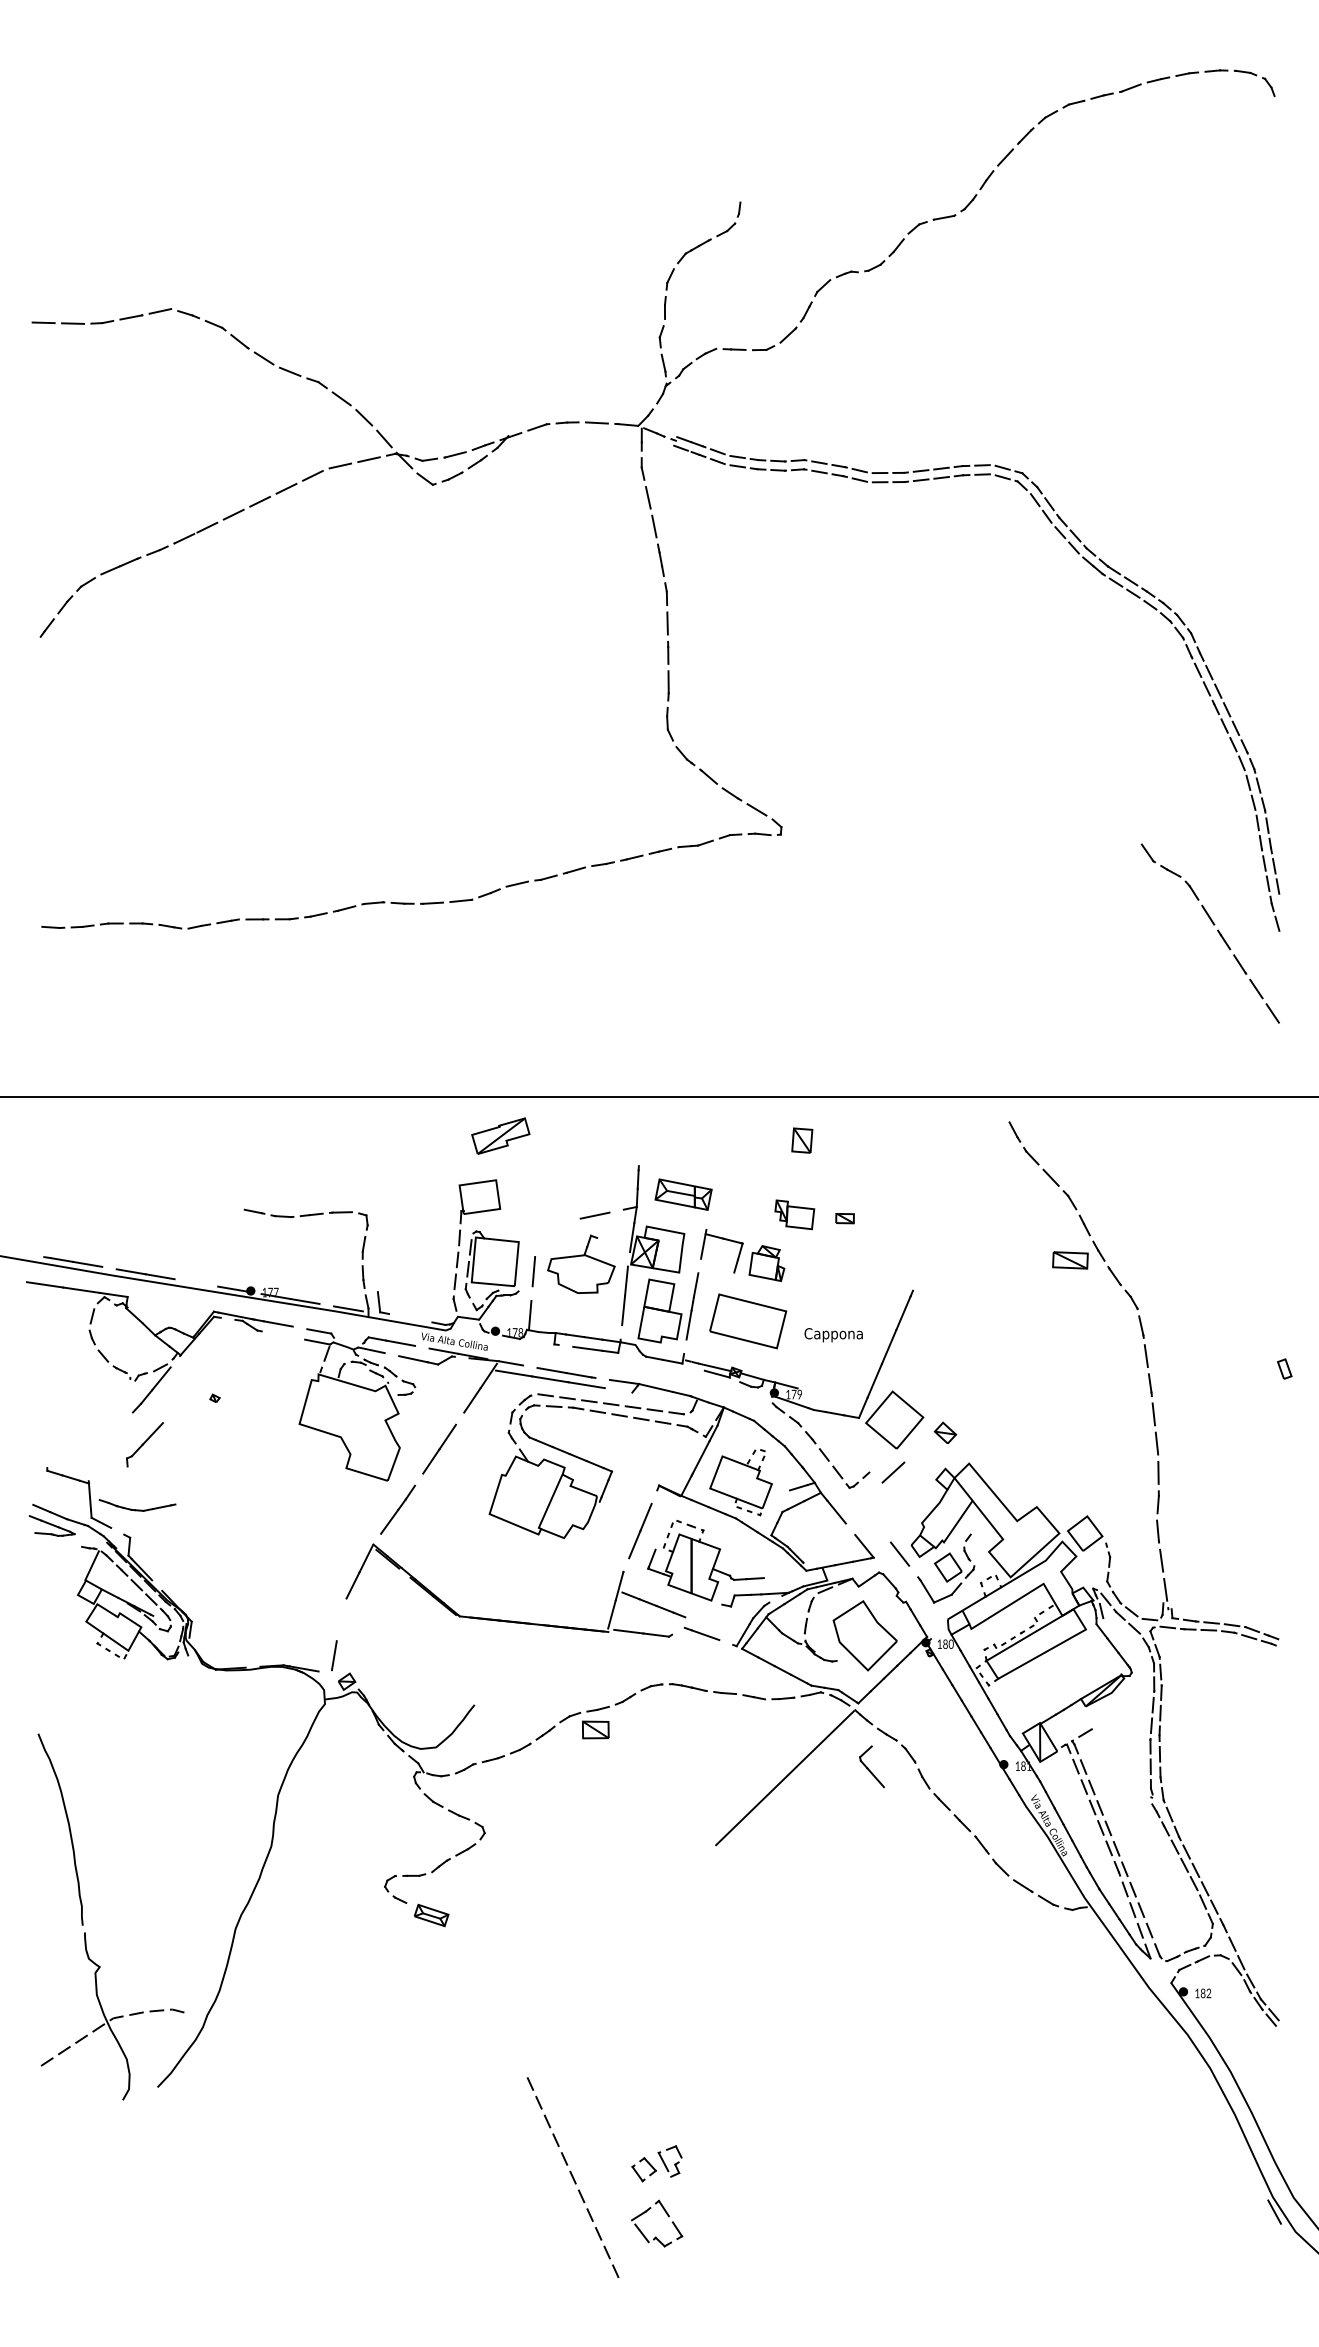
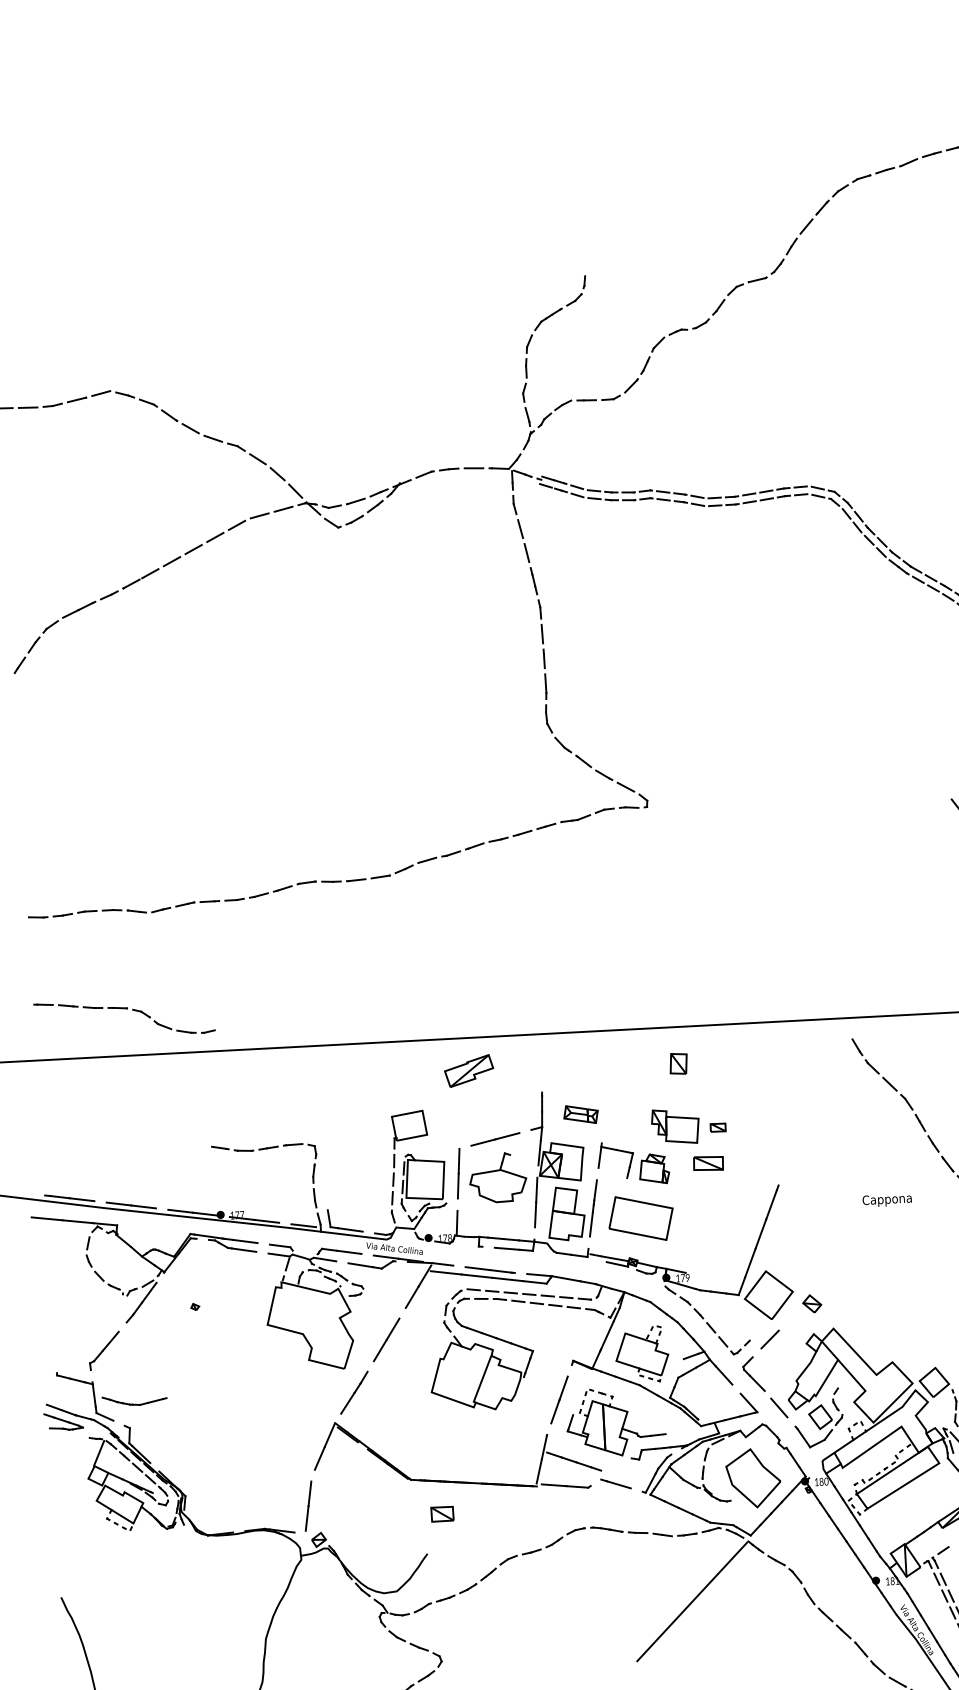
part: (149, 1041) -> (124, 1009), added
part: (500, 1135) -> (468, 1070), moved
part: (683, 1194) -> (580, 1114), size x0.71
part: (794, 1214) -> (675, 1126), size x1.43
line: (565, 1221) -> (482, 1142), added
line: (536, 1241) -> (459, 1160), added
part: (1070, 1260) -> (708, 1163), moved
line: (203, 1283) -> (180, 1210), added
line: (403, 1316) -> (350, 1229), added
line: (275, 1333) -> (243, 1249), added
text: (833, 1335) -> (887, 1200), moved
line: (618, 1390) -> (534, 1282), added
part: (144, 1444) -> (104, 1350), moved
line: (338, 1626) -> (309, 1493), added
part: (595, 1729) -> (442, 1513), moved
part: (871, 1766) -> (753, 1374), moved

